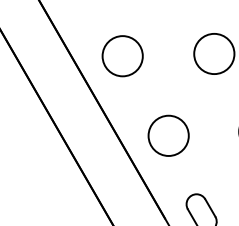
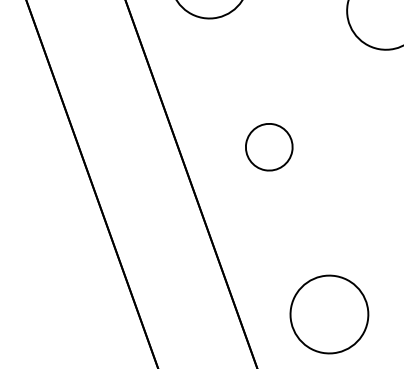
circle: (122, 56) -> (268, 147), size x0.6

